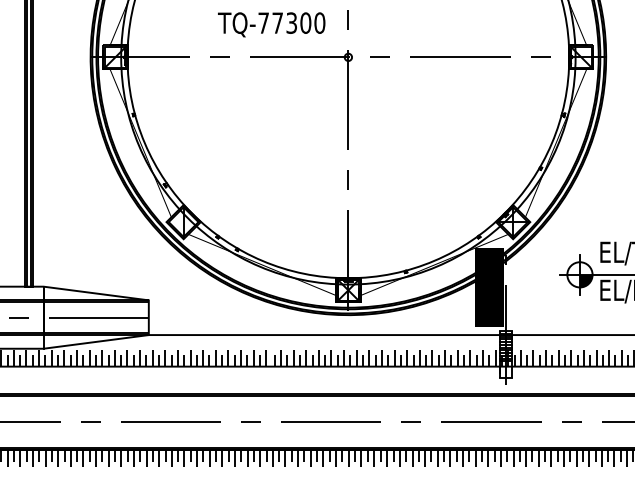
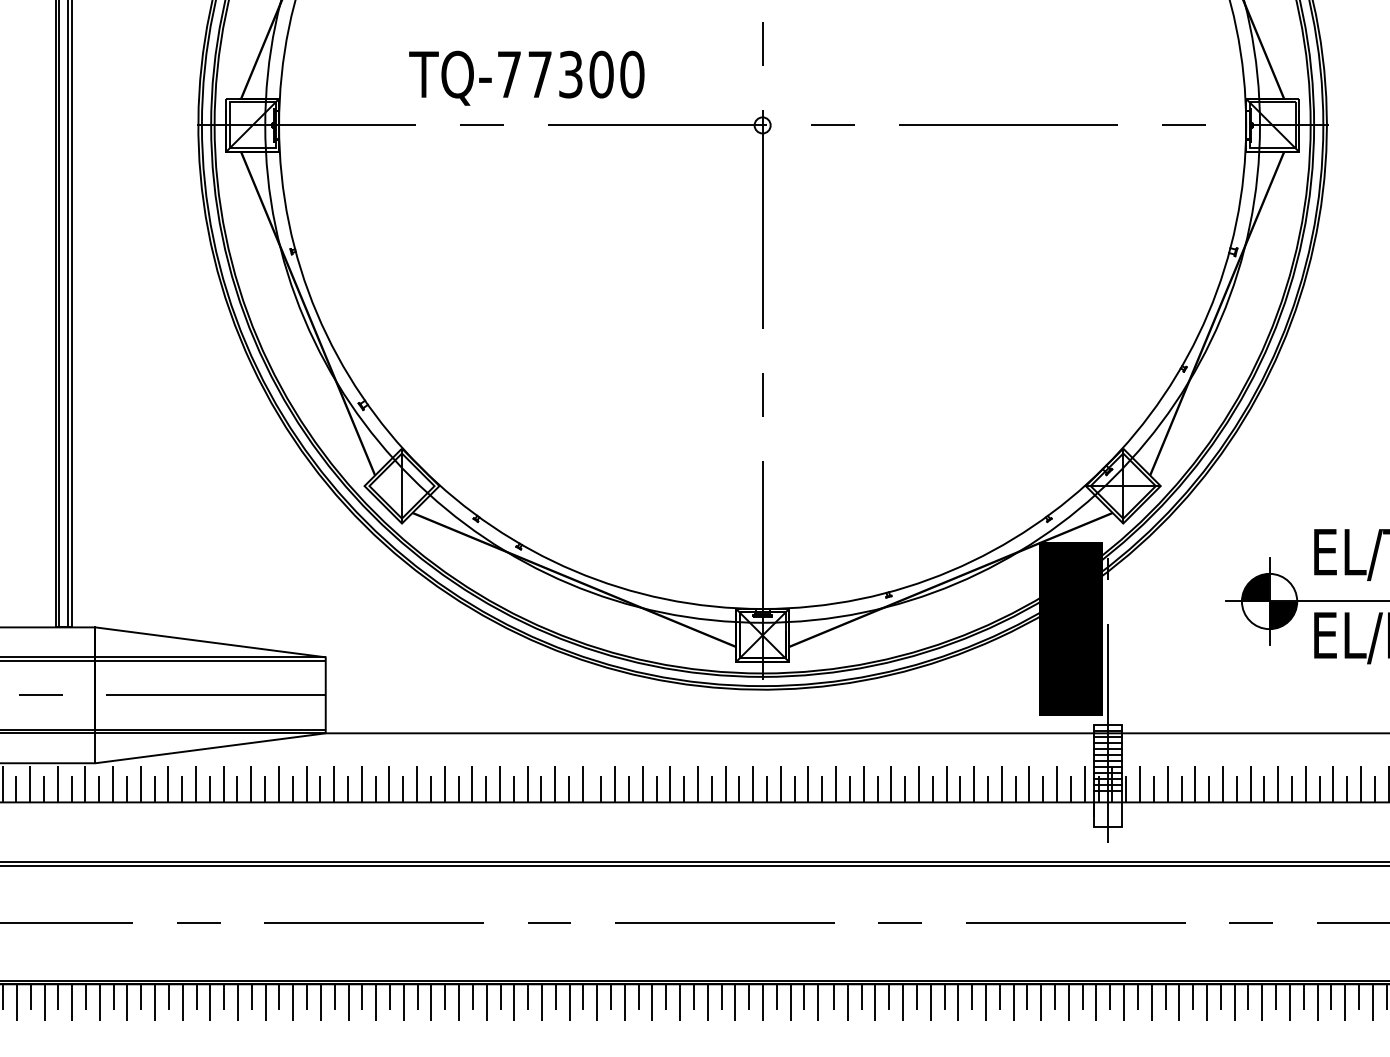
text: (271, 24) -> (526, 77), moved
fill: (573, 268) -> (1255, 587), added

